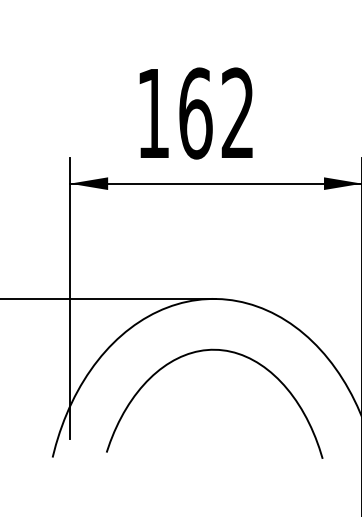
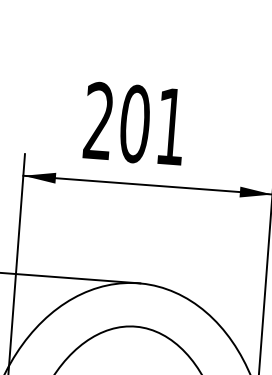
text: (195, 113) -> (134, 123), 162 -> 201

